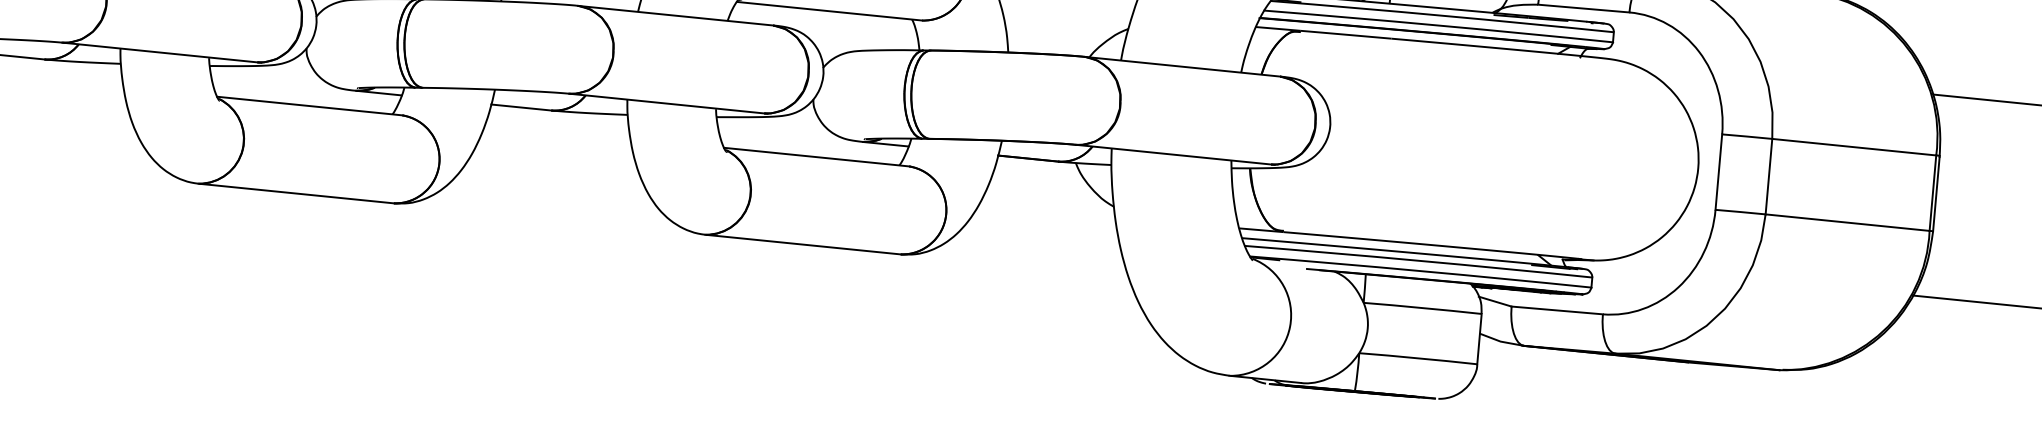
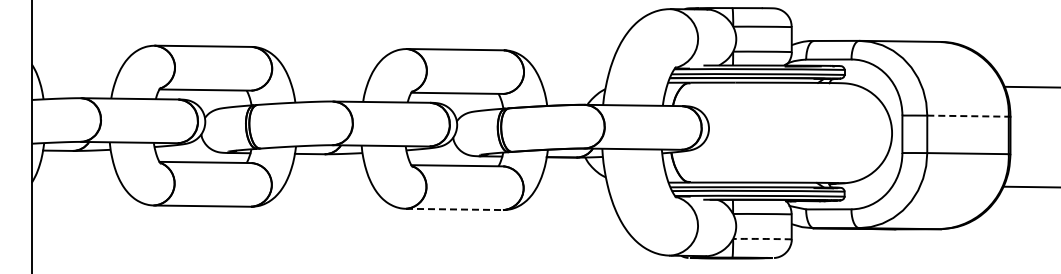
line: (1855, 147) -> (968, 116), solid -> dashed
line: (803, 244) -> (454, 209), solid -> dashed
arc: (1418, 357) -> (762, 238), solid -> dashed

